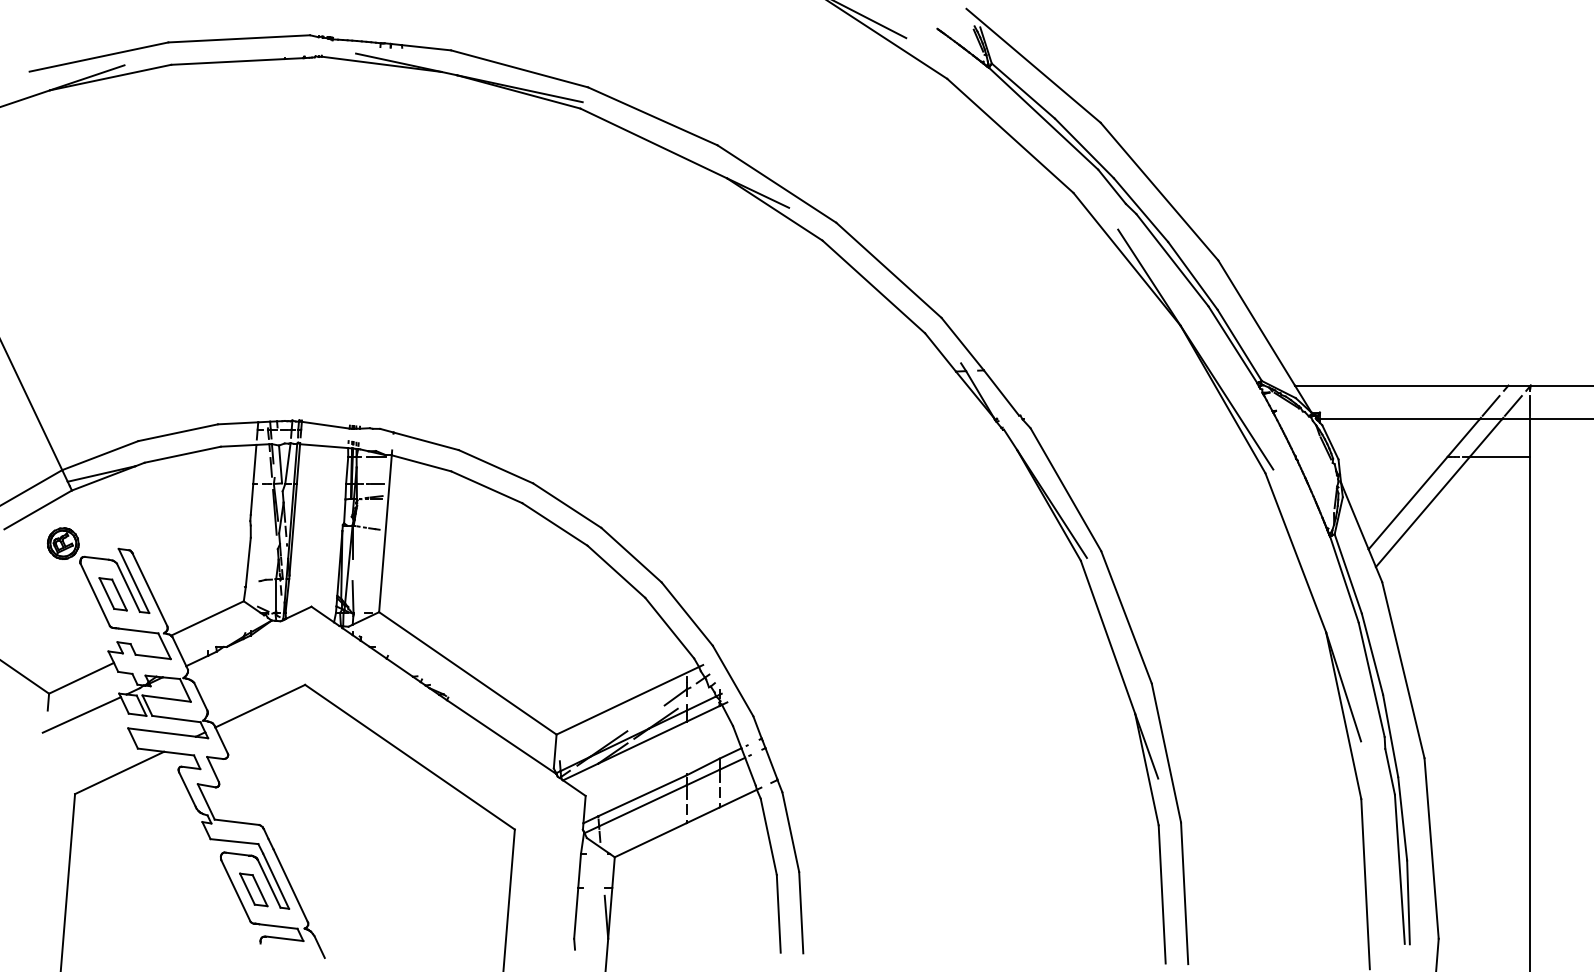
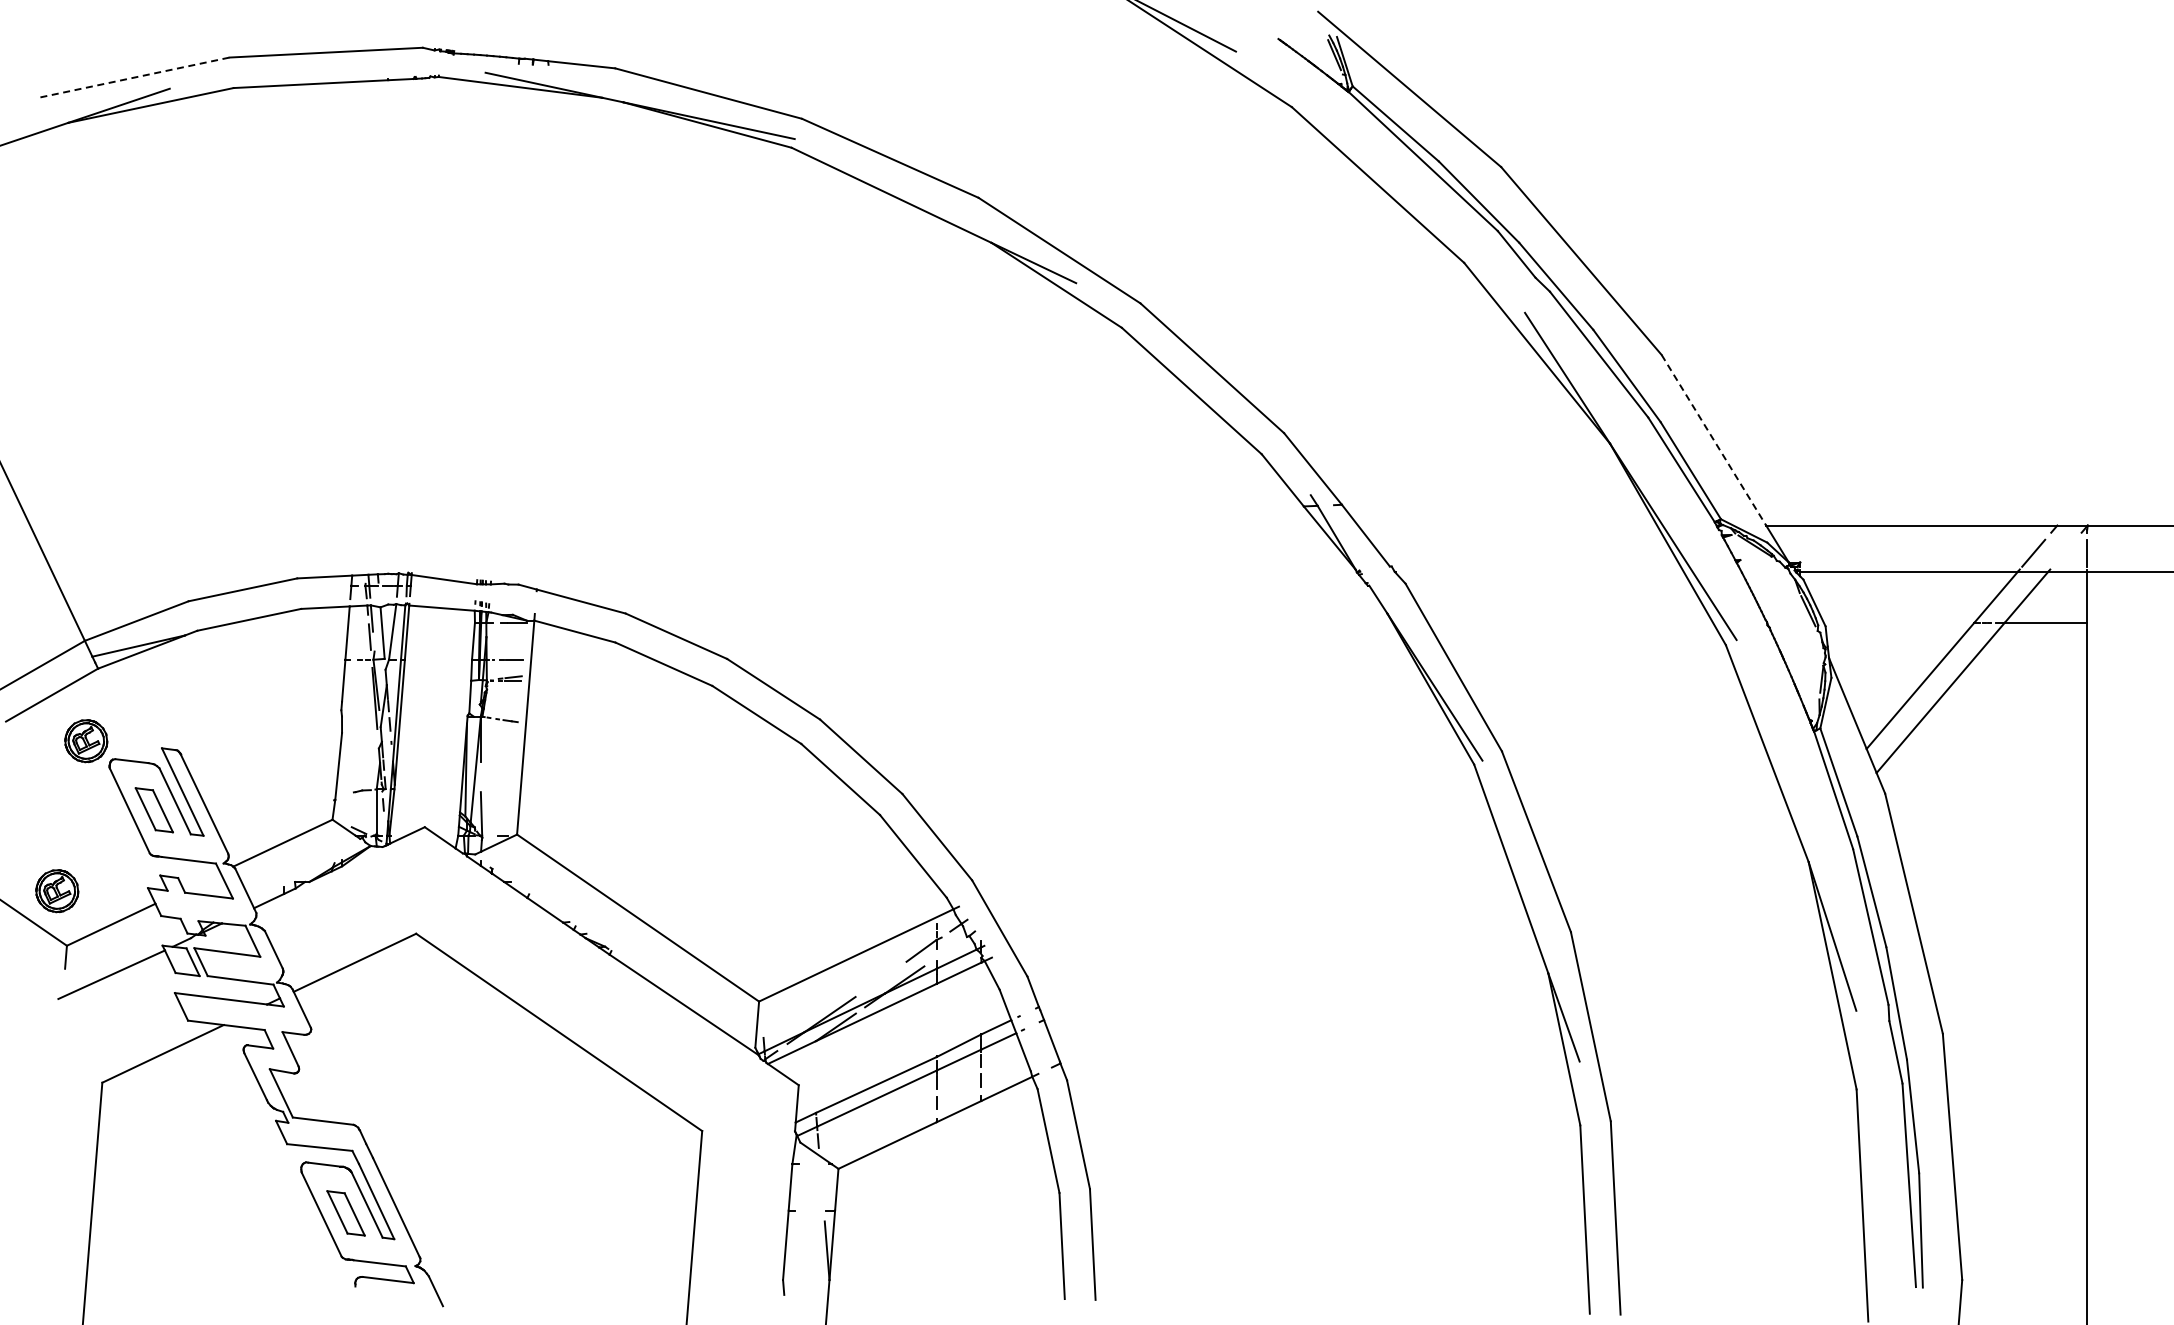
line: (99, 57) -> (135, 77), solid -> dashed
line: (1257, 323) -> (1714, 440), solid -> dashed
line: (1512, 405) -> (2063, 552), removed
part: (42, 653) -> (57, 891), added

